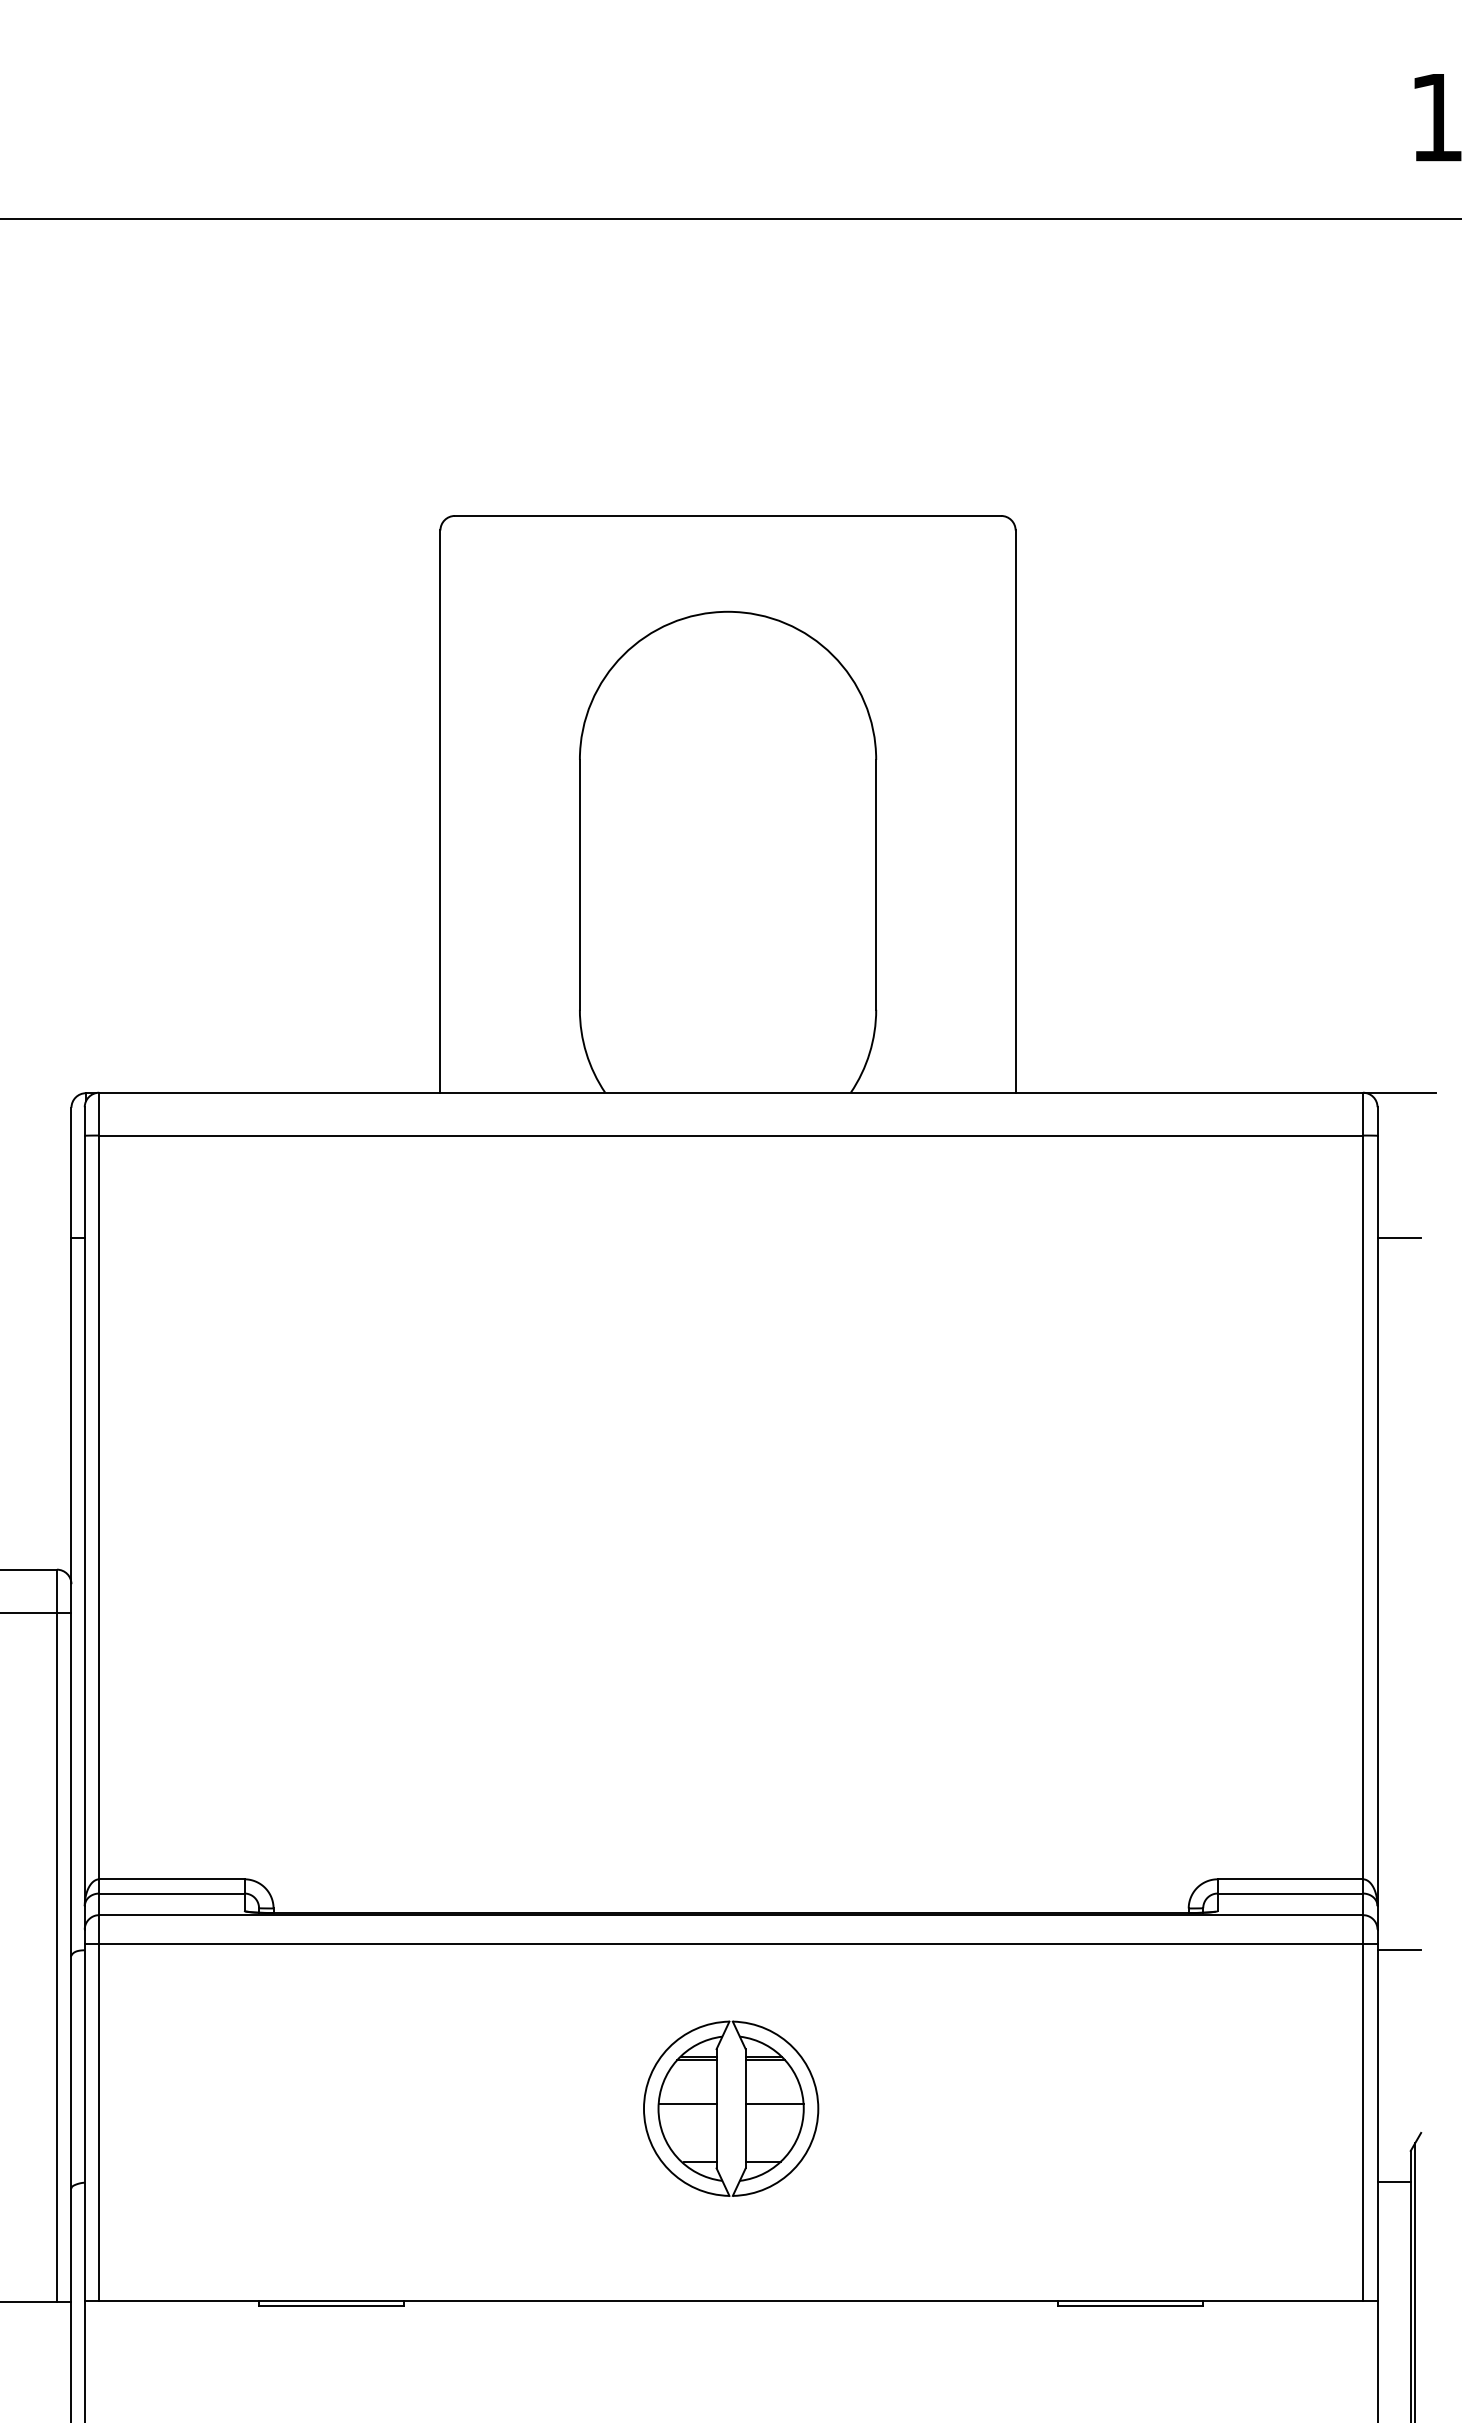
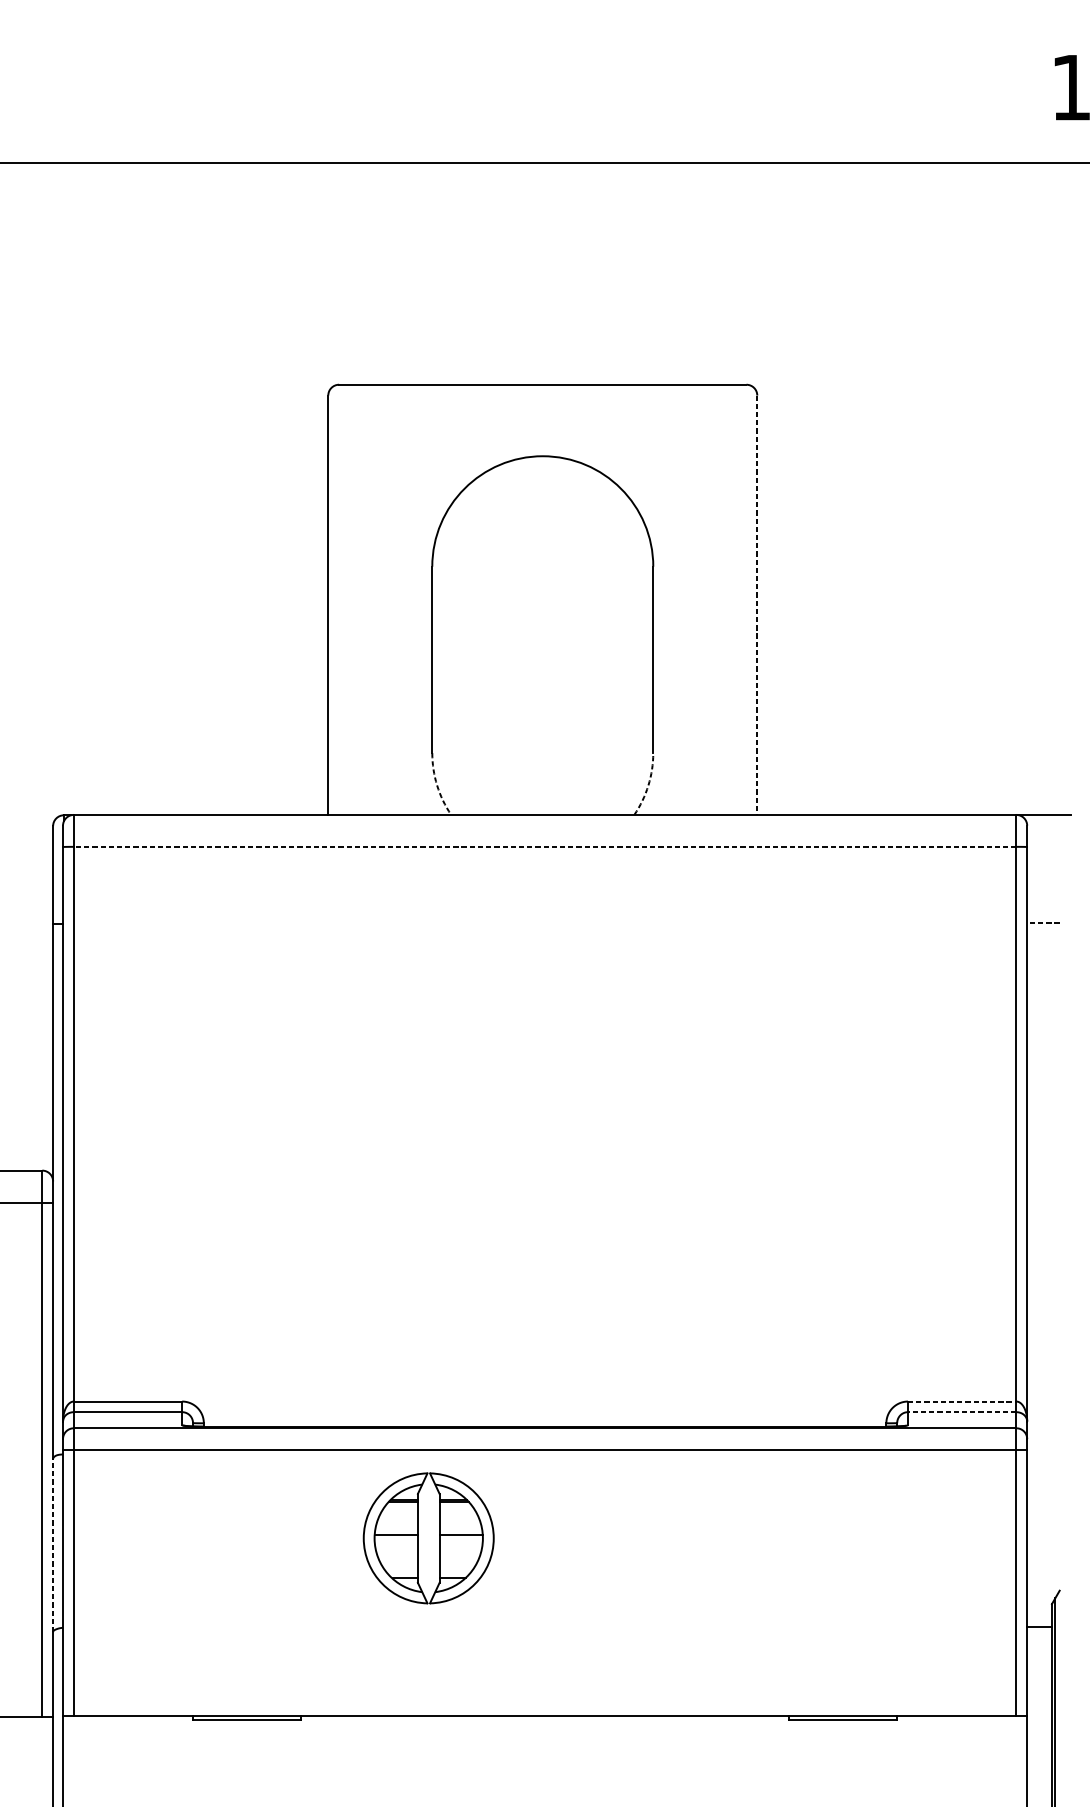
line: (1015, 812) -> (757, 605), solid -> dashed
arc: (586, 1053) -> (437, 785), solid -> dashed
arc: (869, 1053) -> (648, 785), solid -> dashed
line: (731, 1135) -> (545, 846), solid -> dashed
line: (1399, 1237) -> (1043, 922), solid -> dashed
line: (1290, 1879) -> (962, 1401), solid -> dashed
line: (1290, 1893) -> (962, 1412), solid -> dashed
line: (1399, 1949) -> (1043, 1453), removed
line: (71, 2071) -> (53, 1544), solid -> dashed
part: (731, 2108) -> (429, 1538), moved

